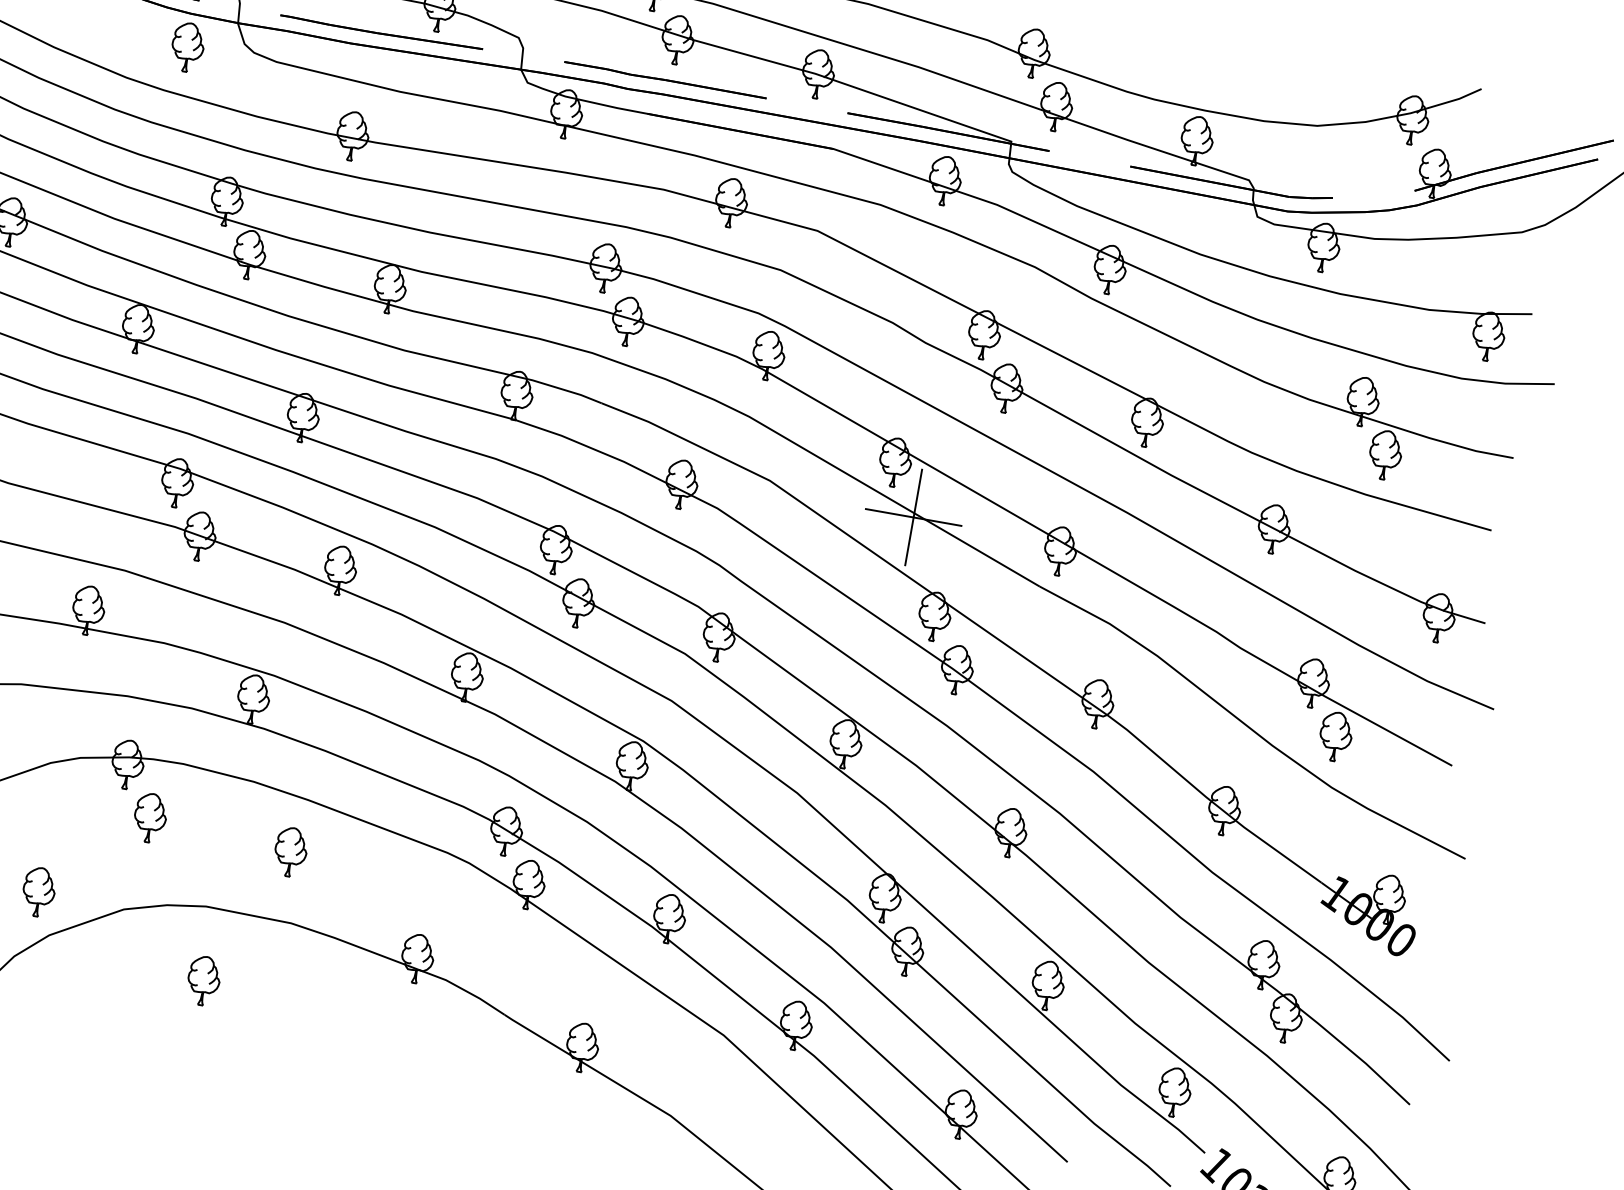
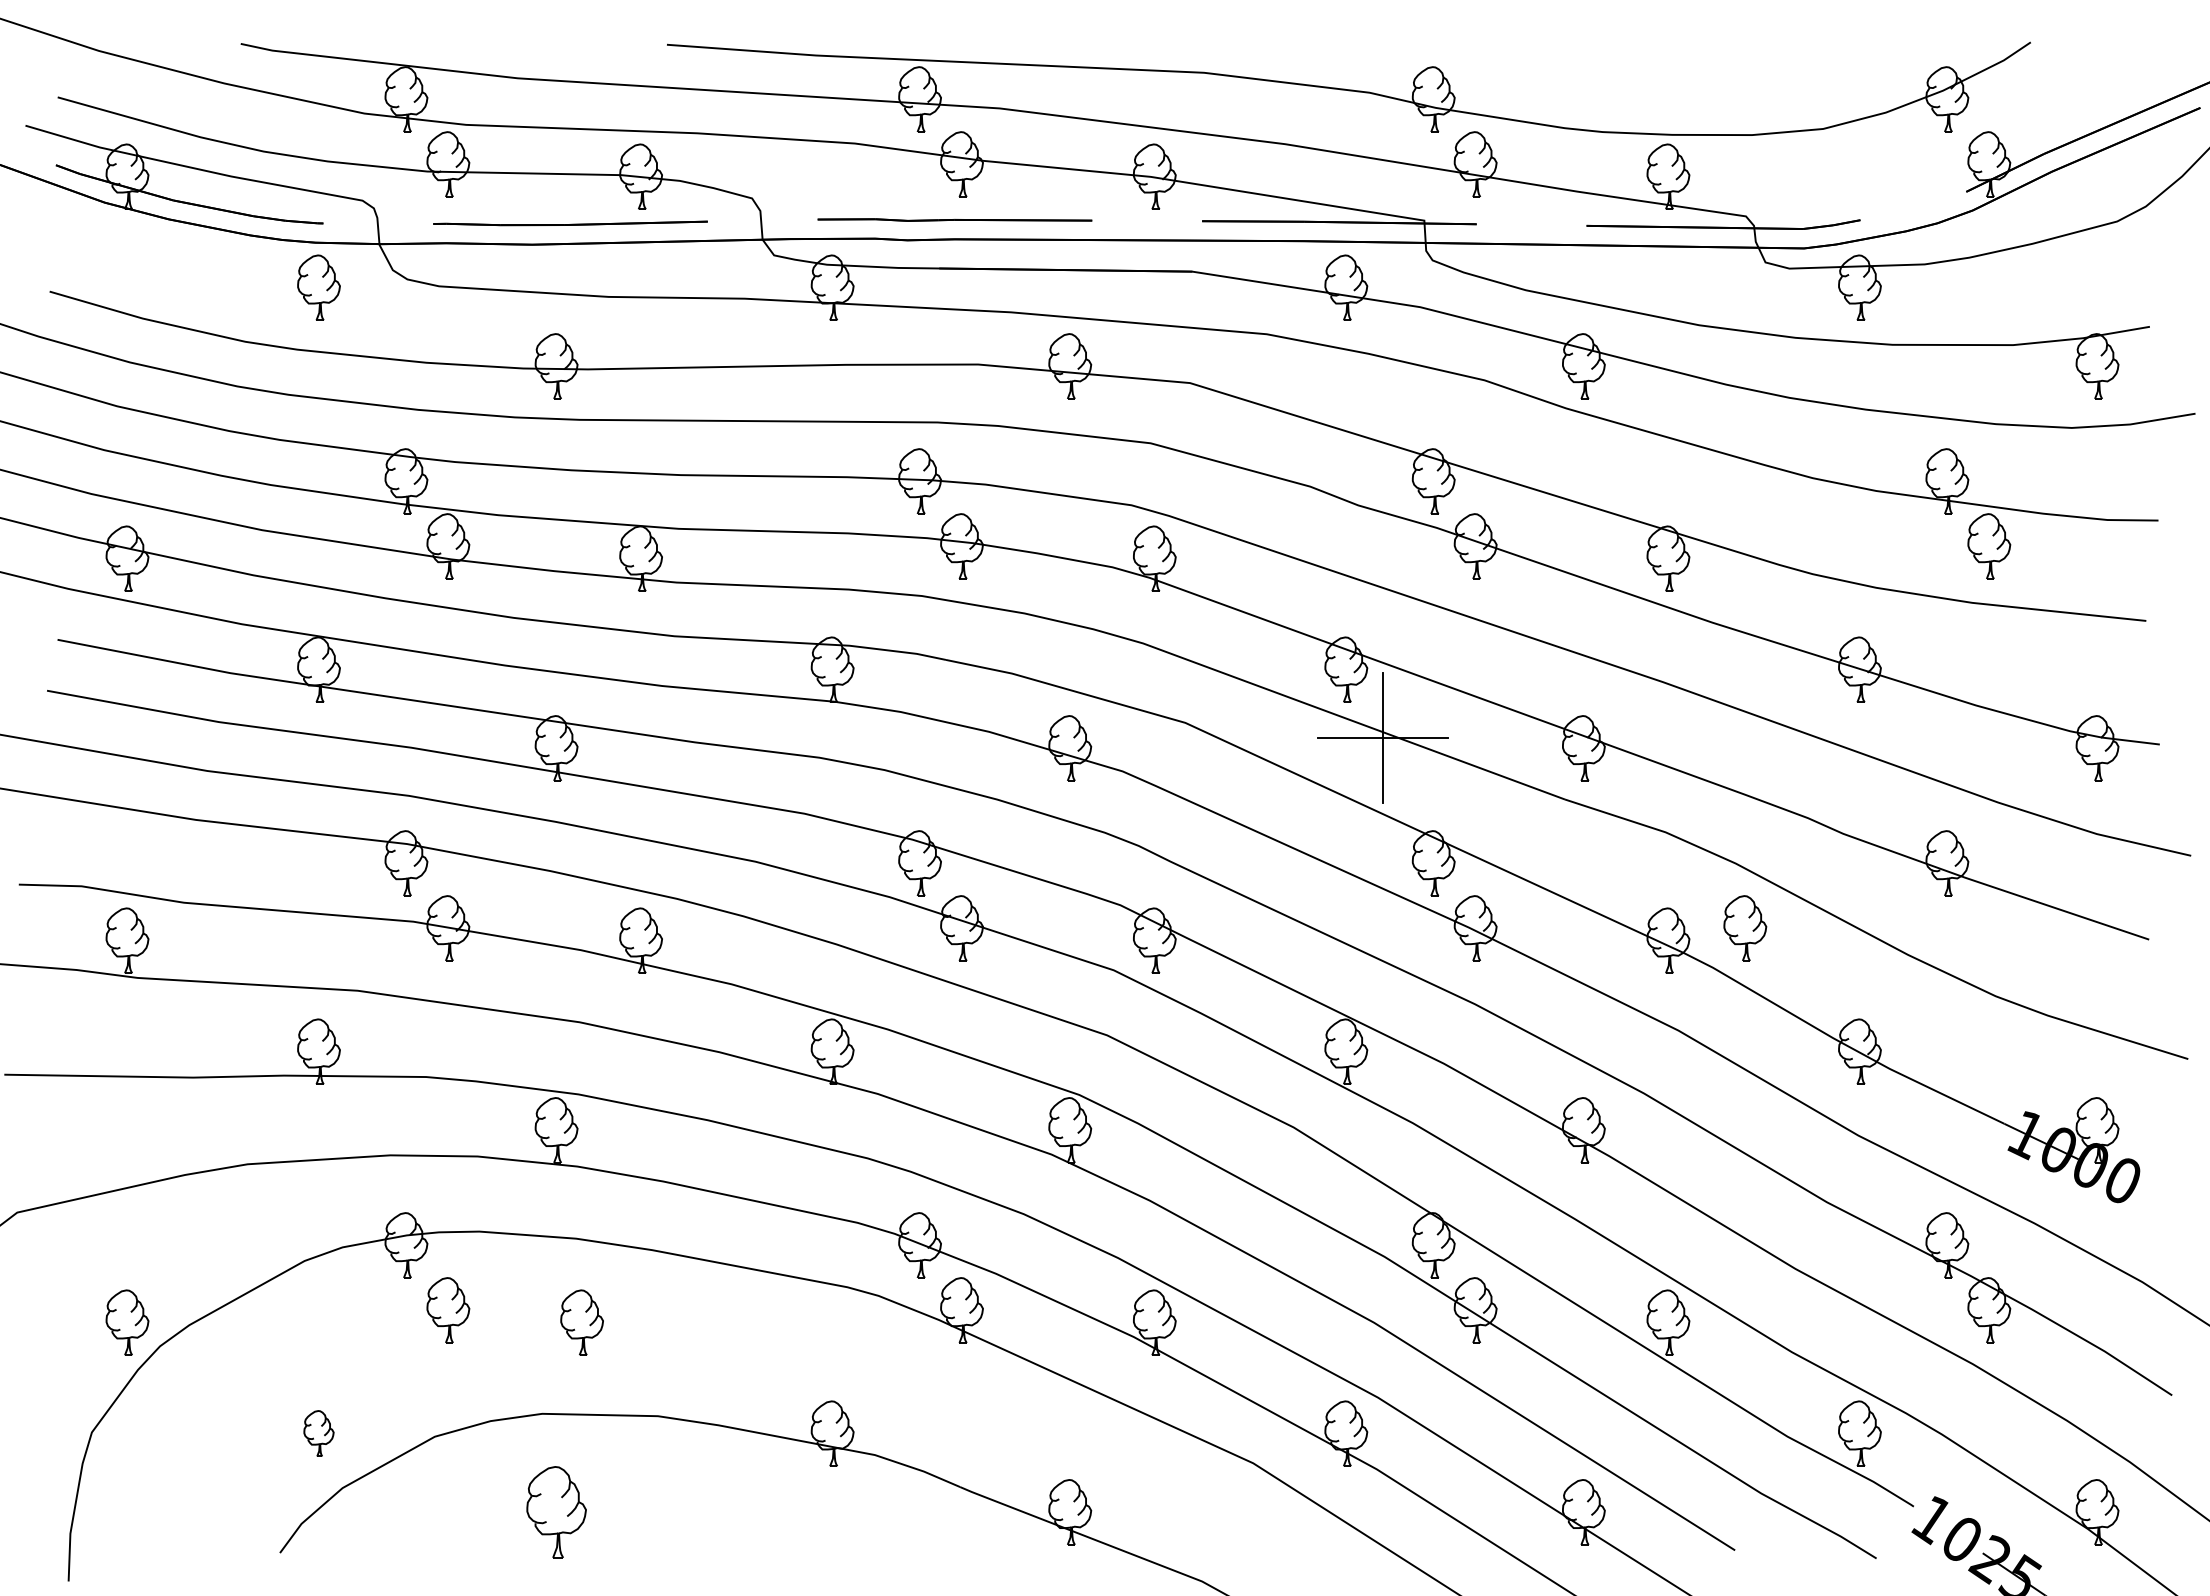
part: (1335, 736) -> (1745, 928), moved
part: (290, 851) -> (581, 1322), moved
part: (38, 891) -> (318, 1433), size x0.7
part: (203, 981) -> (556, 1512), size x1.4

